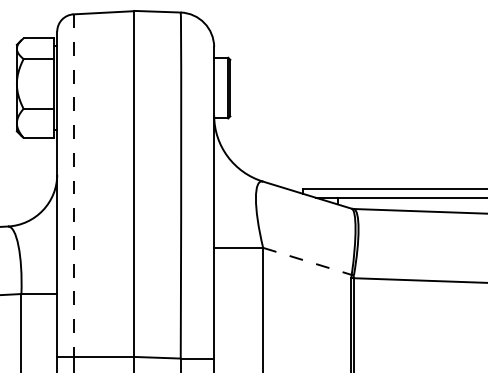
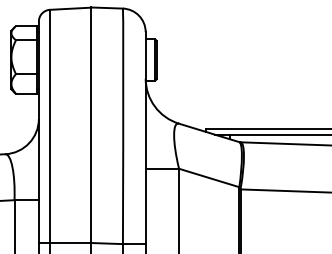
line: (74, 185) -> (50, 126), dashed -> solid
line: (307, 260) -> (209, 177), dashed -> solid

